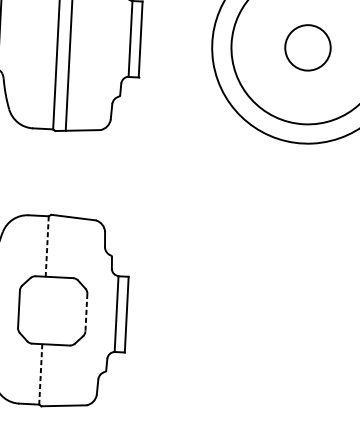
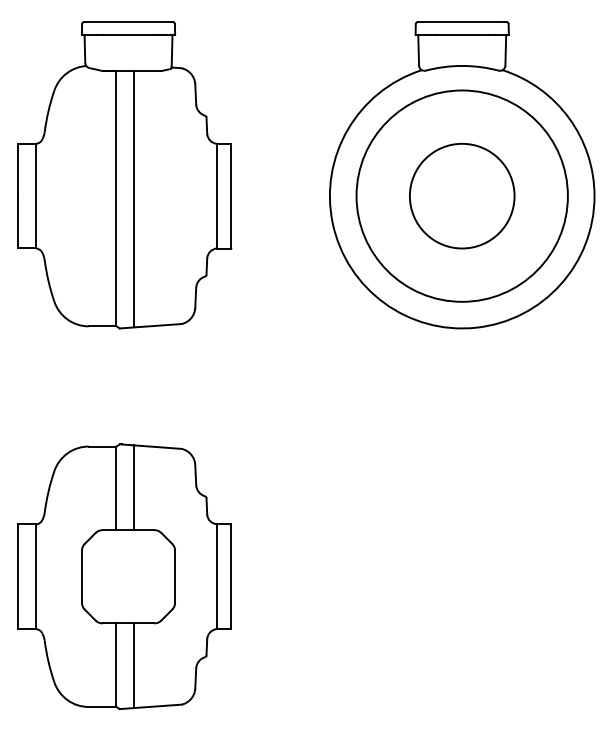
circle: (307, 47) -> (461, 195), size x1.67
line: (47, 246) -> (116, 488), dashed -> solid
line: (59, 246) -> (133, 487), added
line: (86, 312) -> (175, 576), dashed -> solid
line: (40, 374) -> (116, 665), dashed -> solid
line: (53, 375) -> (133, 665), added

